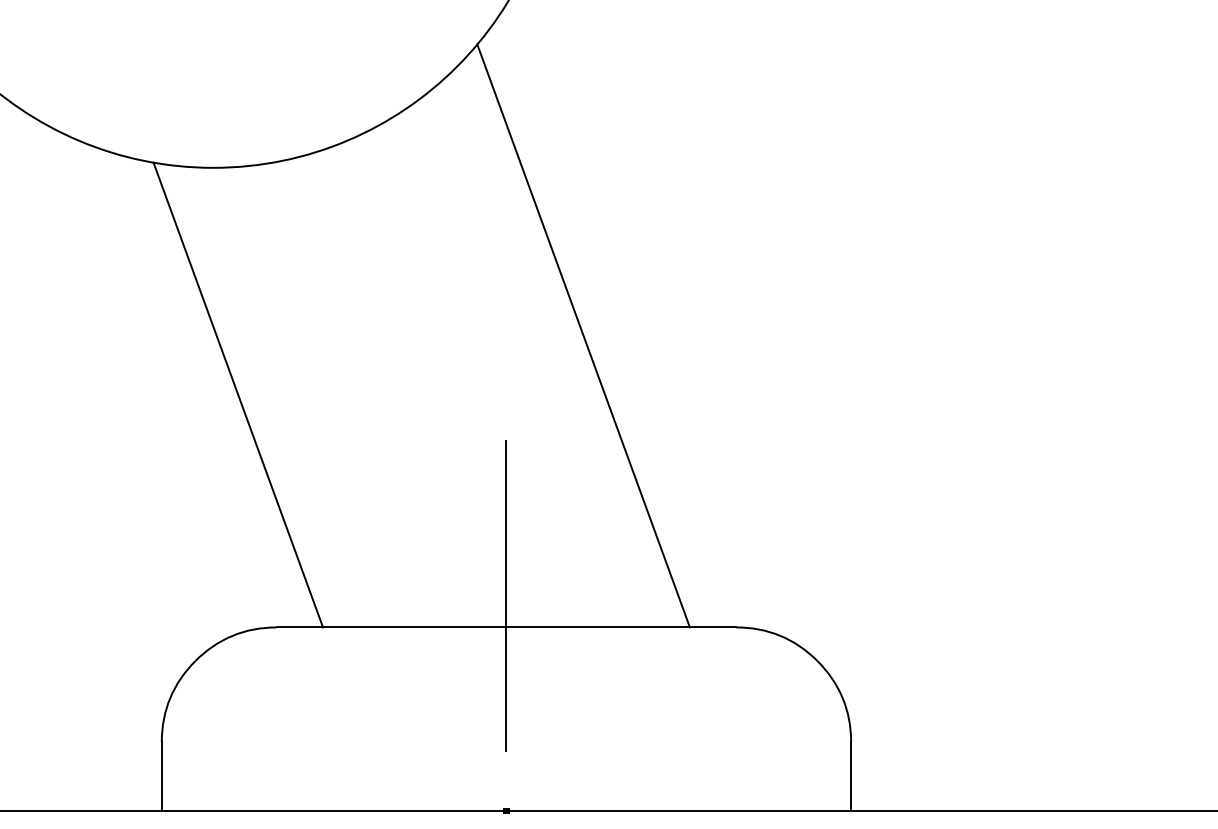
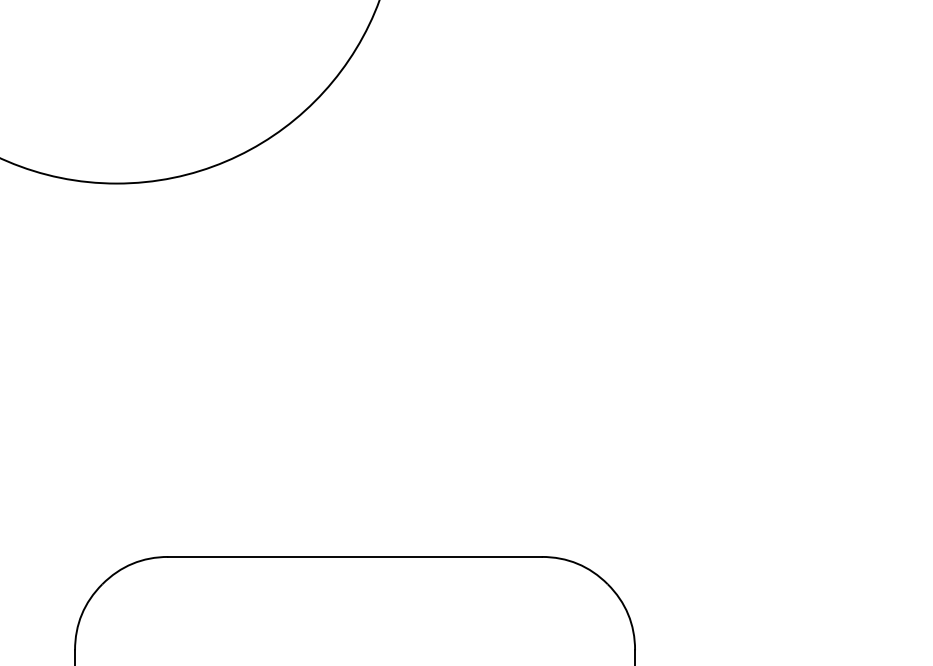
line: (583, 335) -> (417, 319), removed
line: (238, 394) -> (137, 367), removed
line: (506, 595) -> (355, 530), removed

